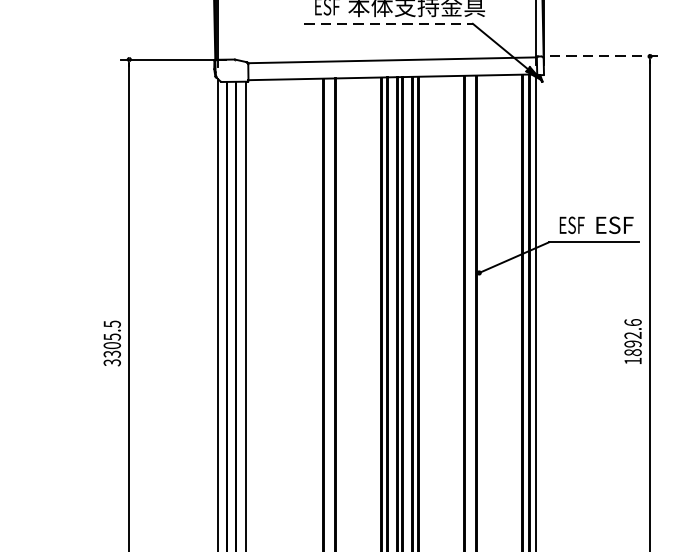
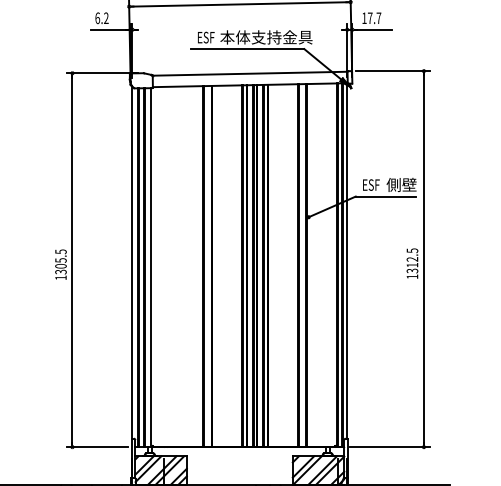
line: (388, 24) -> (247, 49), dashed -> solid
line: (604, 56) -> (393, 71), dashed -> solid
text: (616, 224) -> (401, 184), ESF -> 側壁
text: (633, 337) -> (412, 260), 1892.6 -> 1312.5
text: (111, 362) -> (60, 277), 3305.5 -> 1305.5

